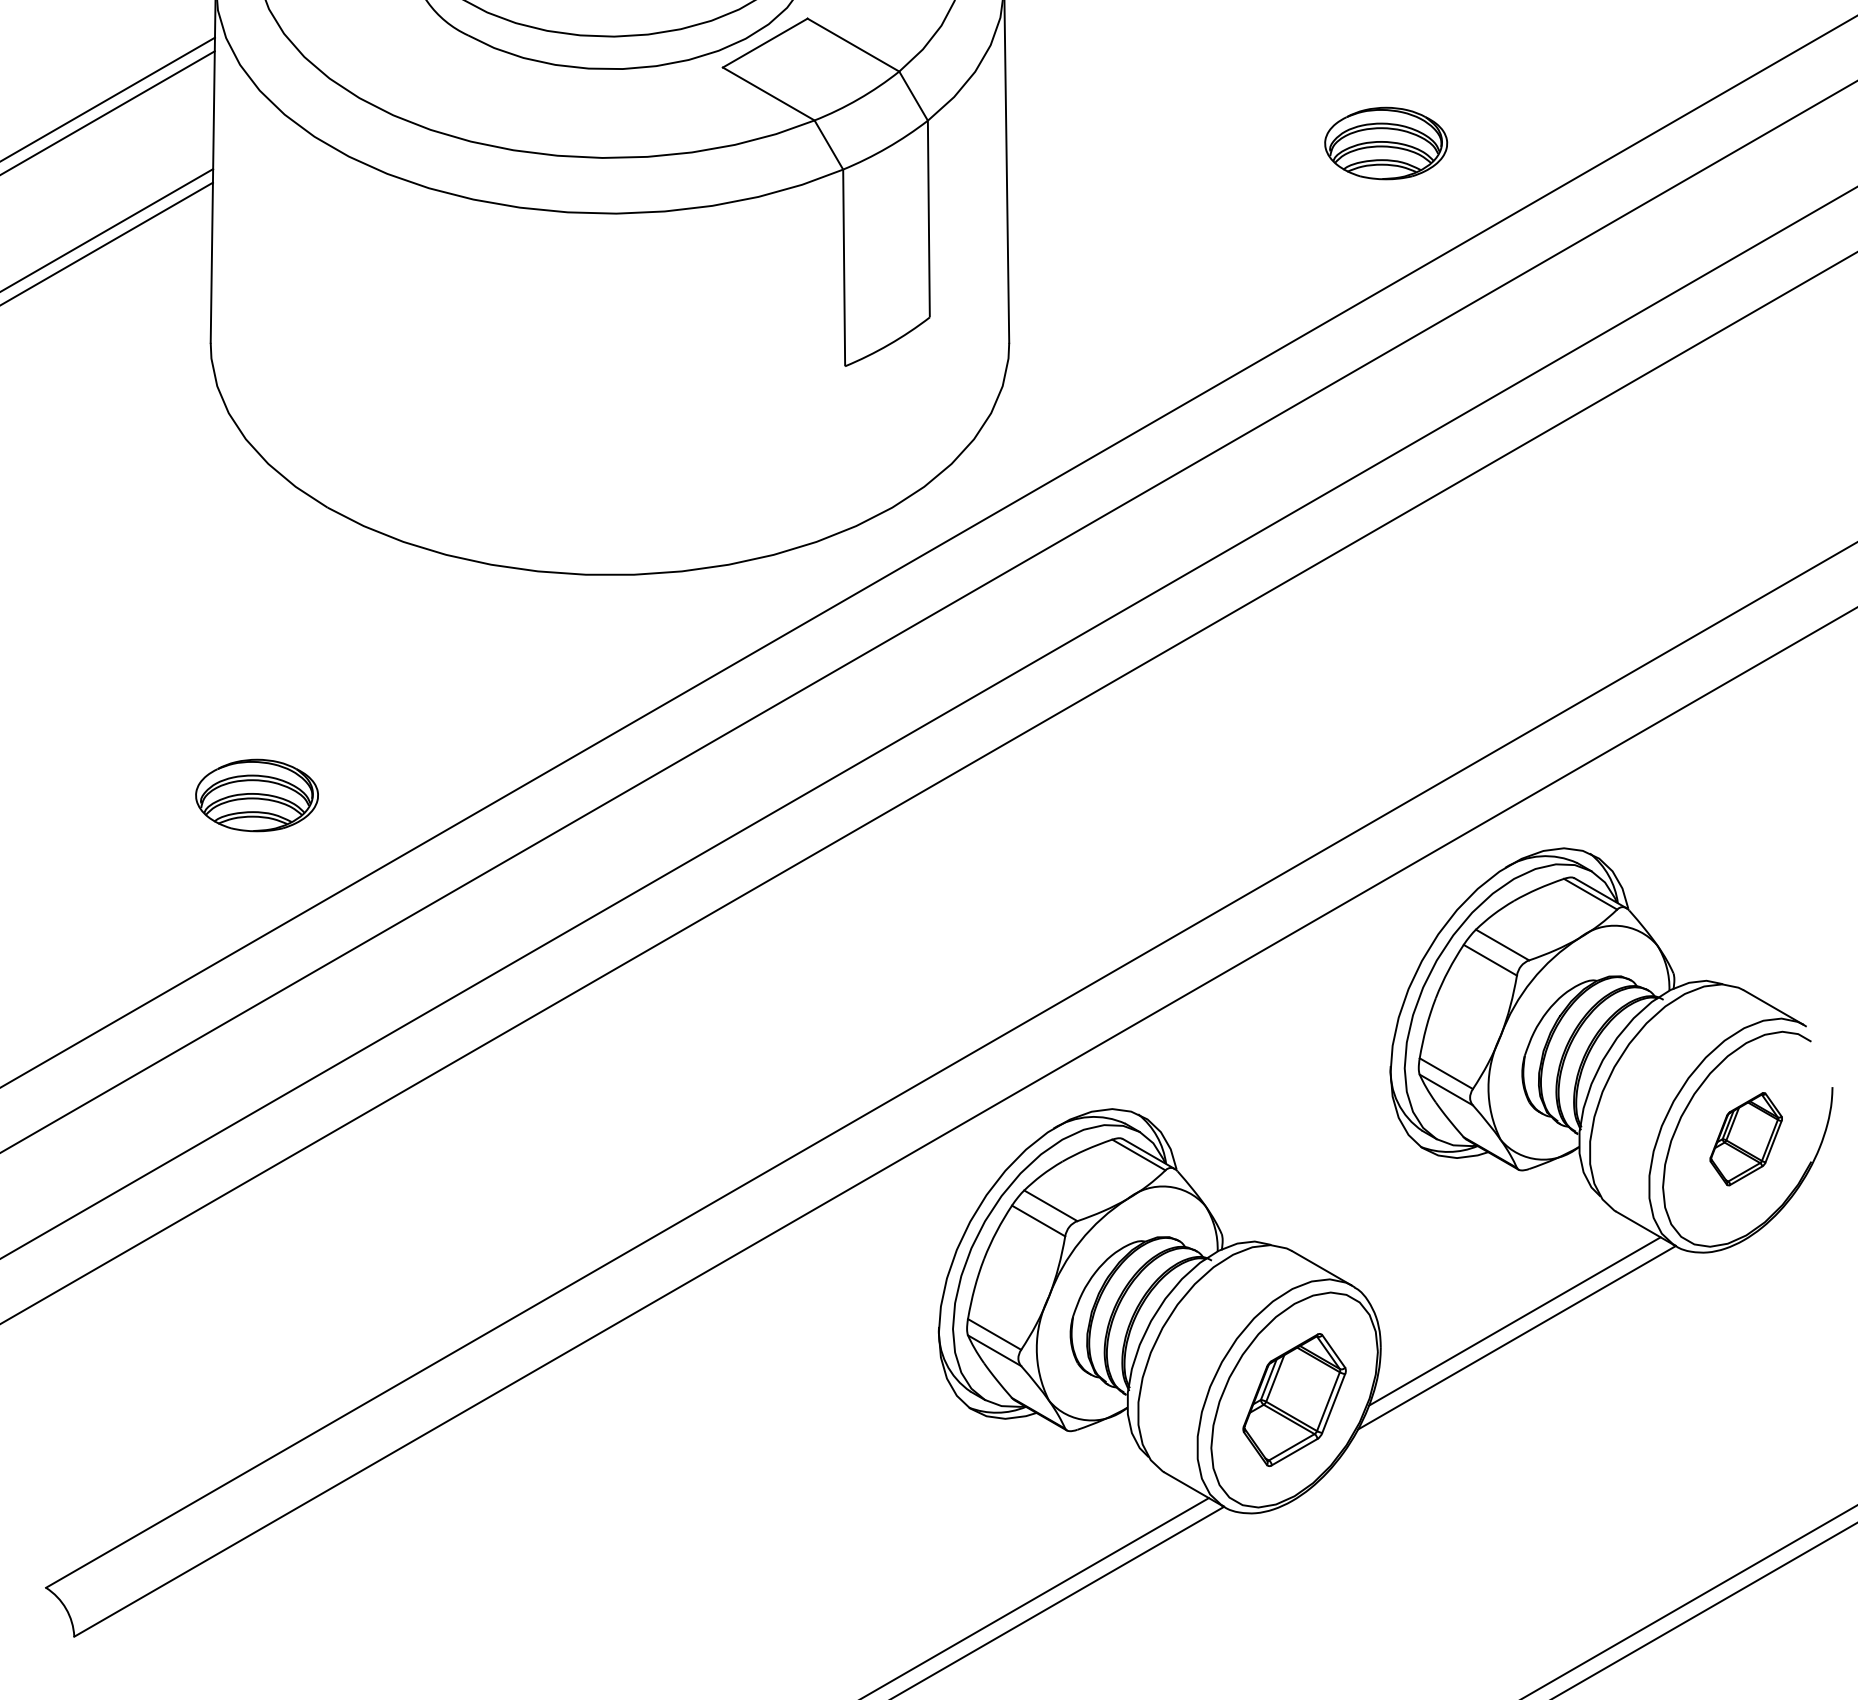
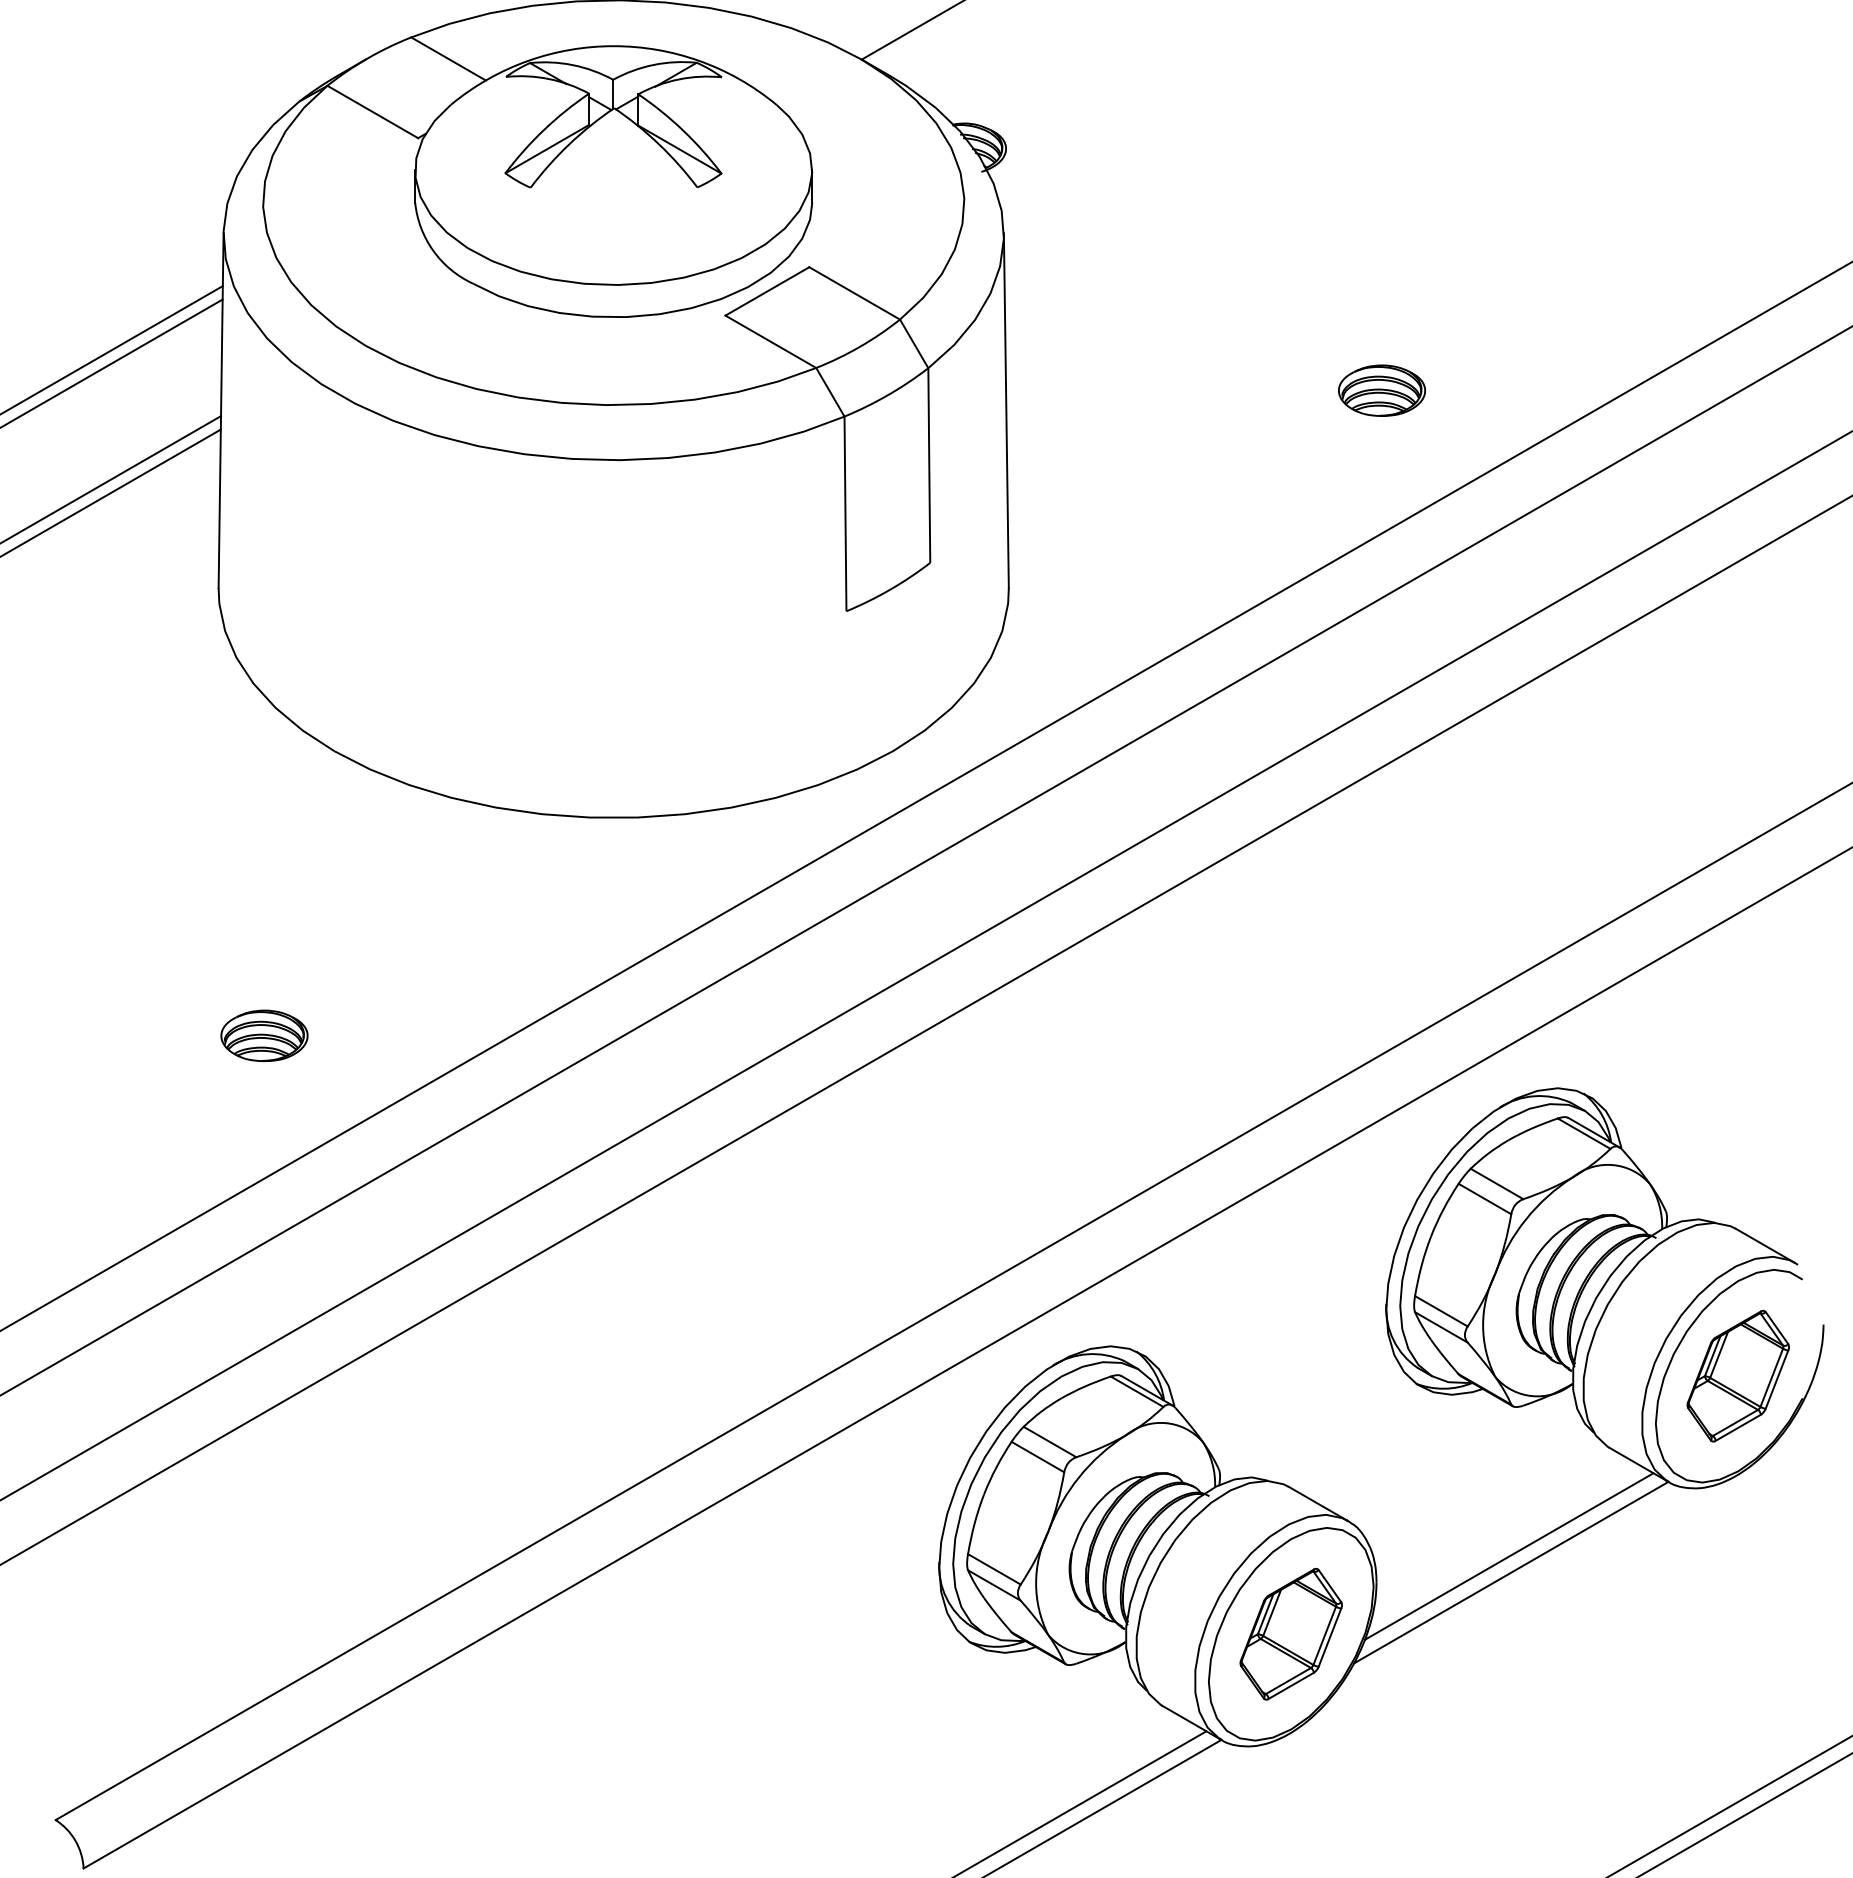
part: (1386, 143) -> (1382, 390), size x0.71
part: (257, 794) -> (264, 1035), size x0.71
part: (1745, 1138) -> (1737, 1375), size x1.43

